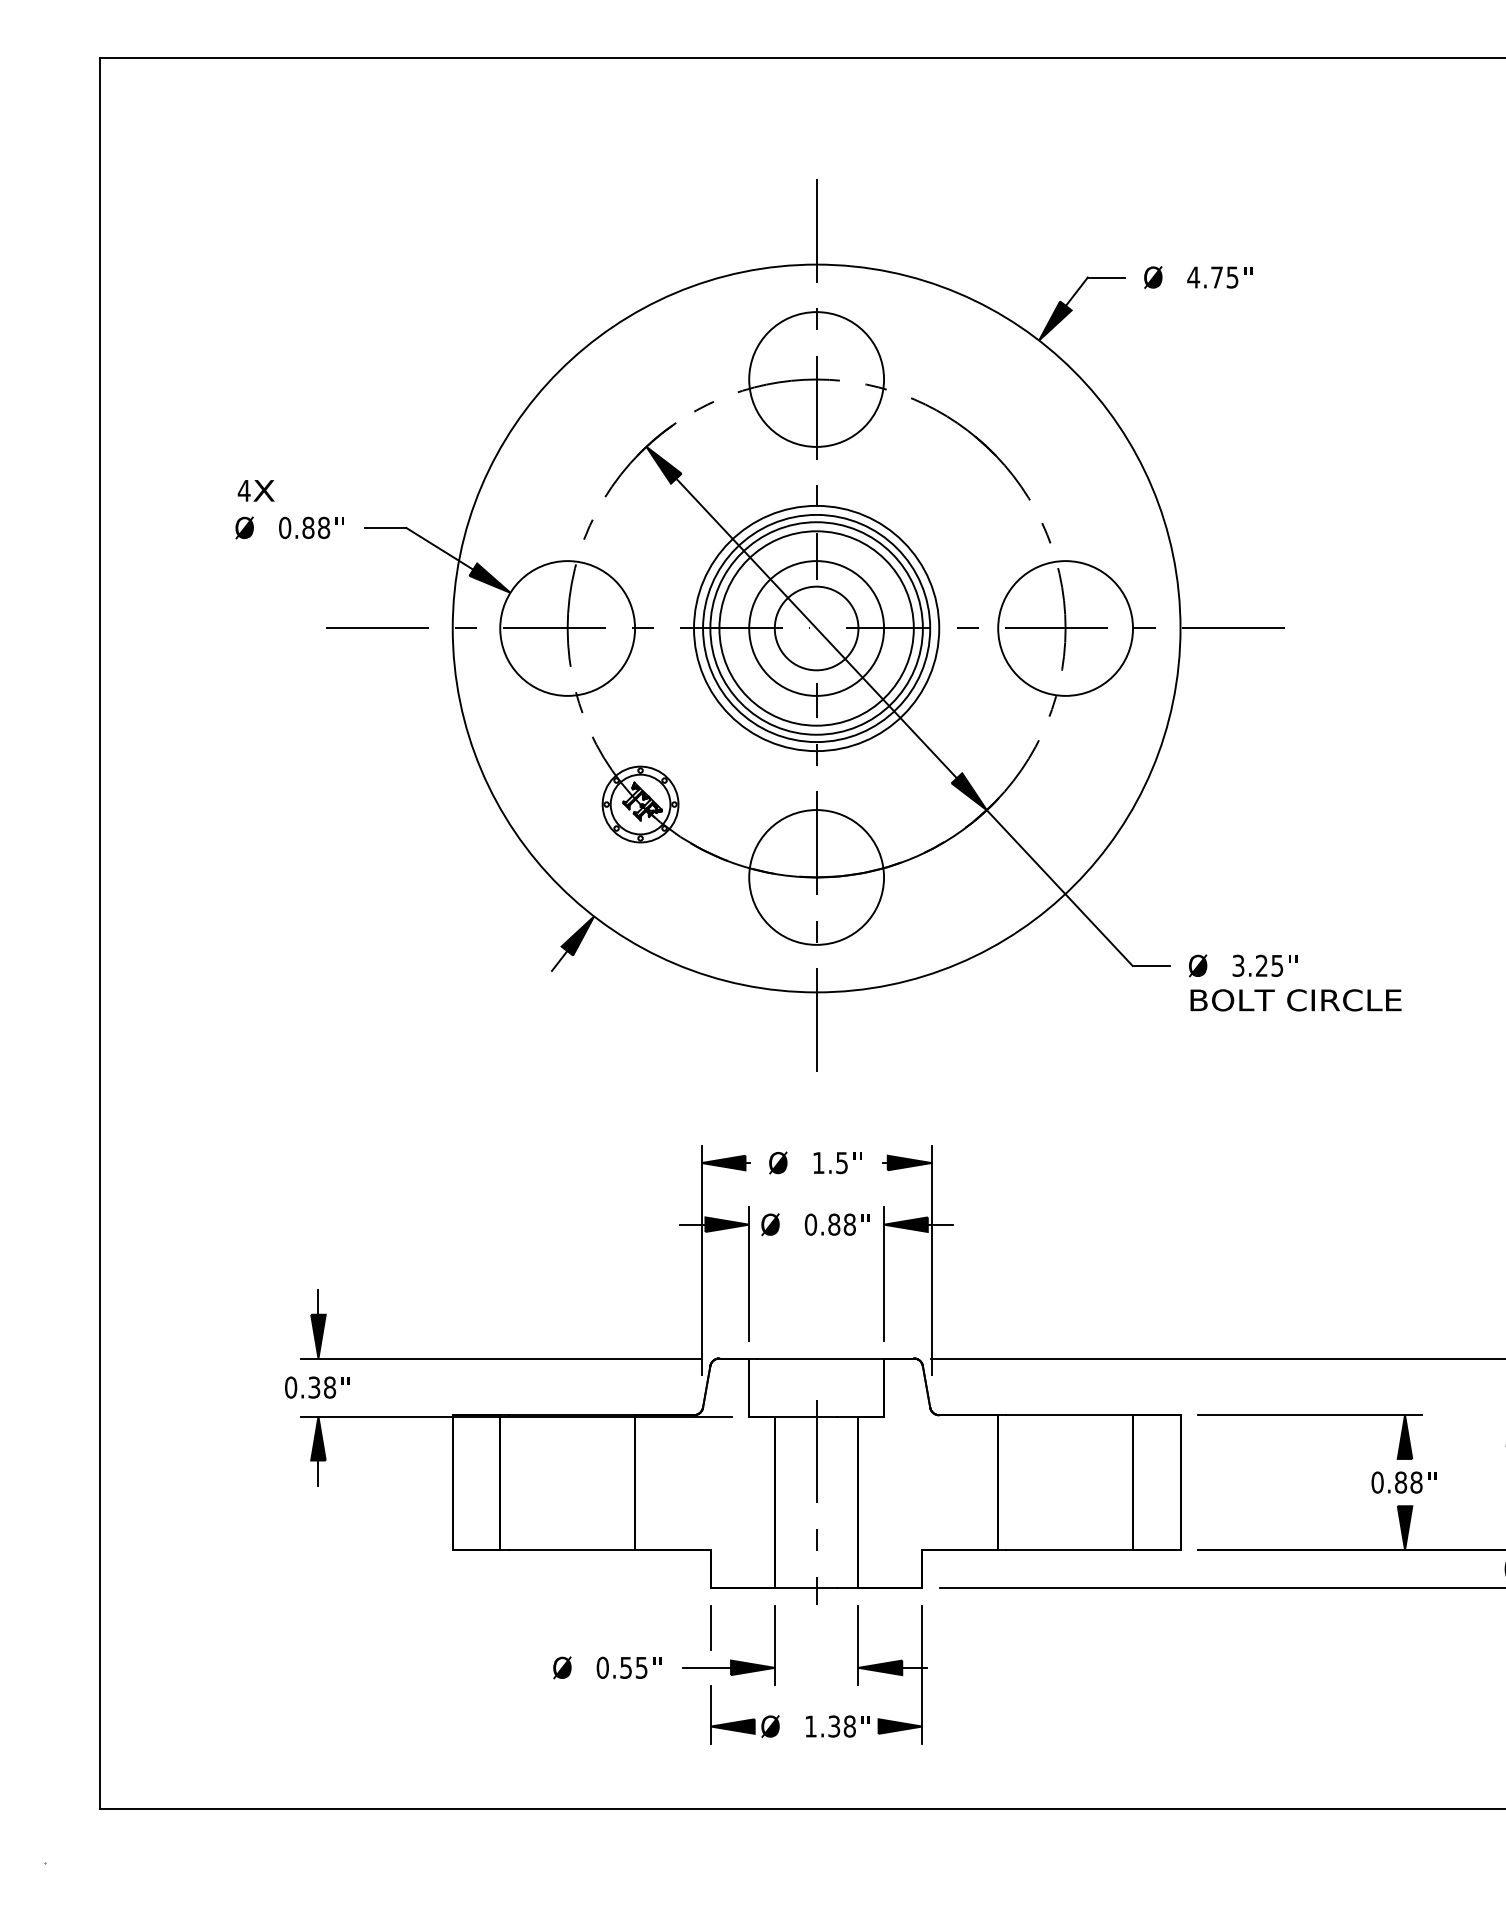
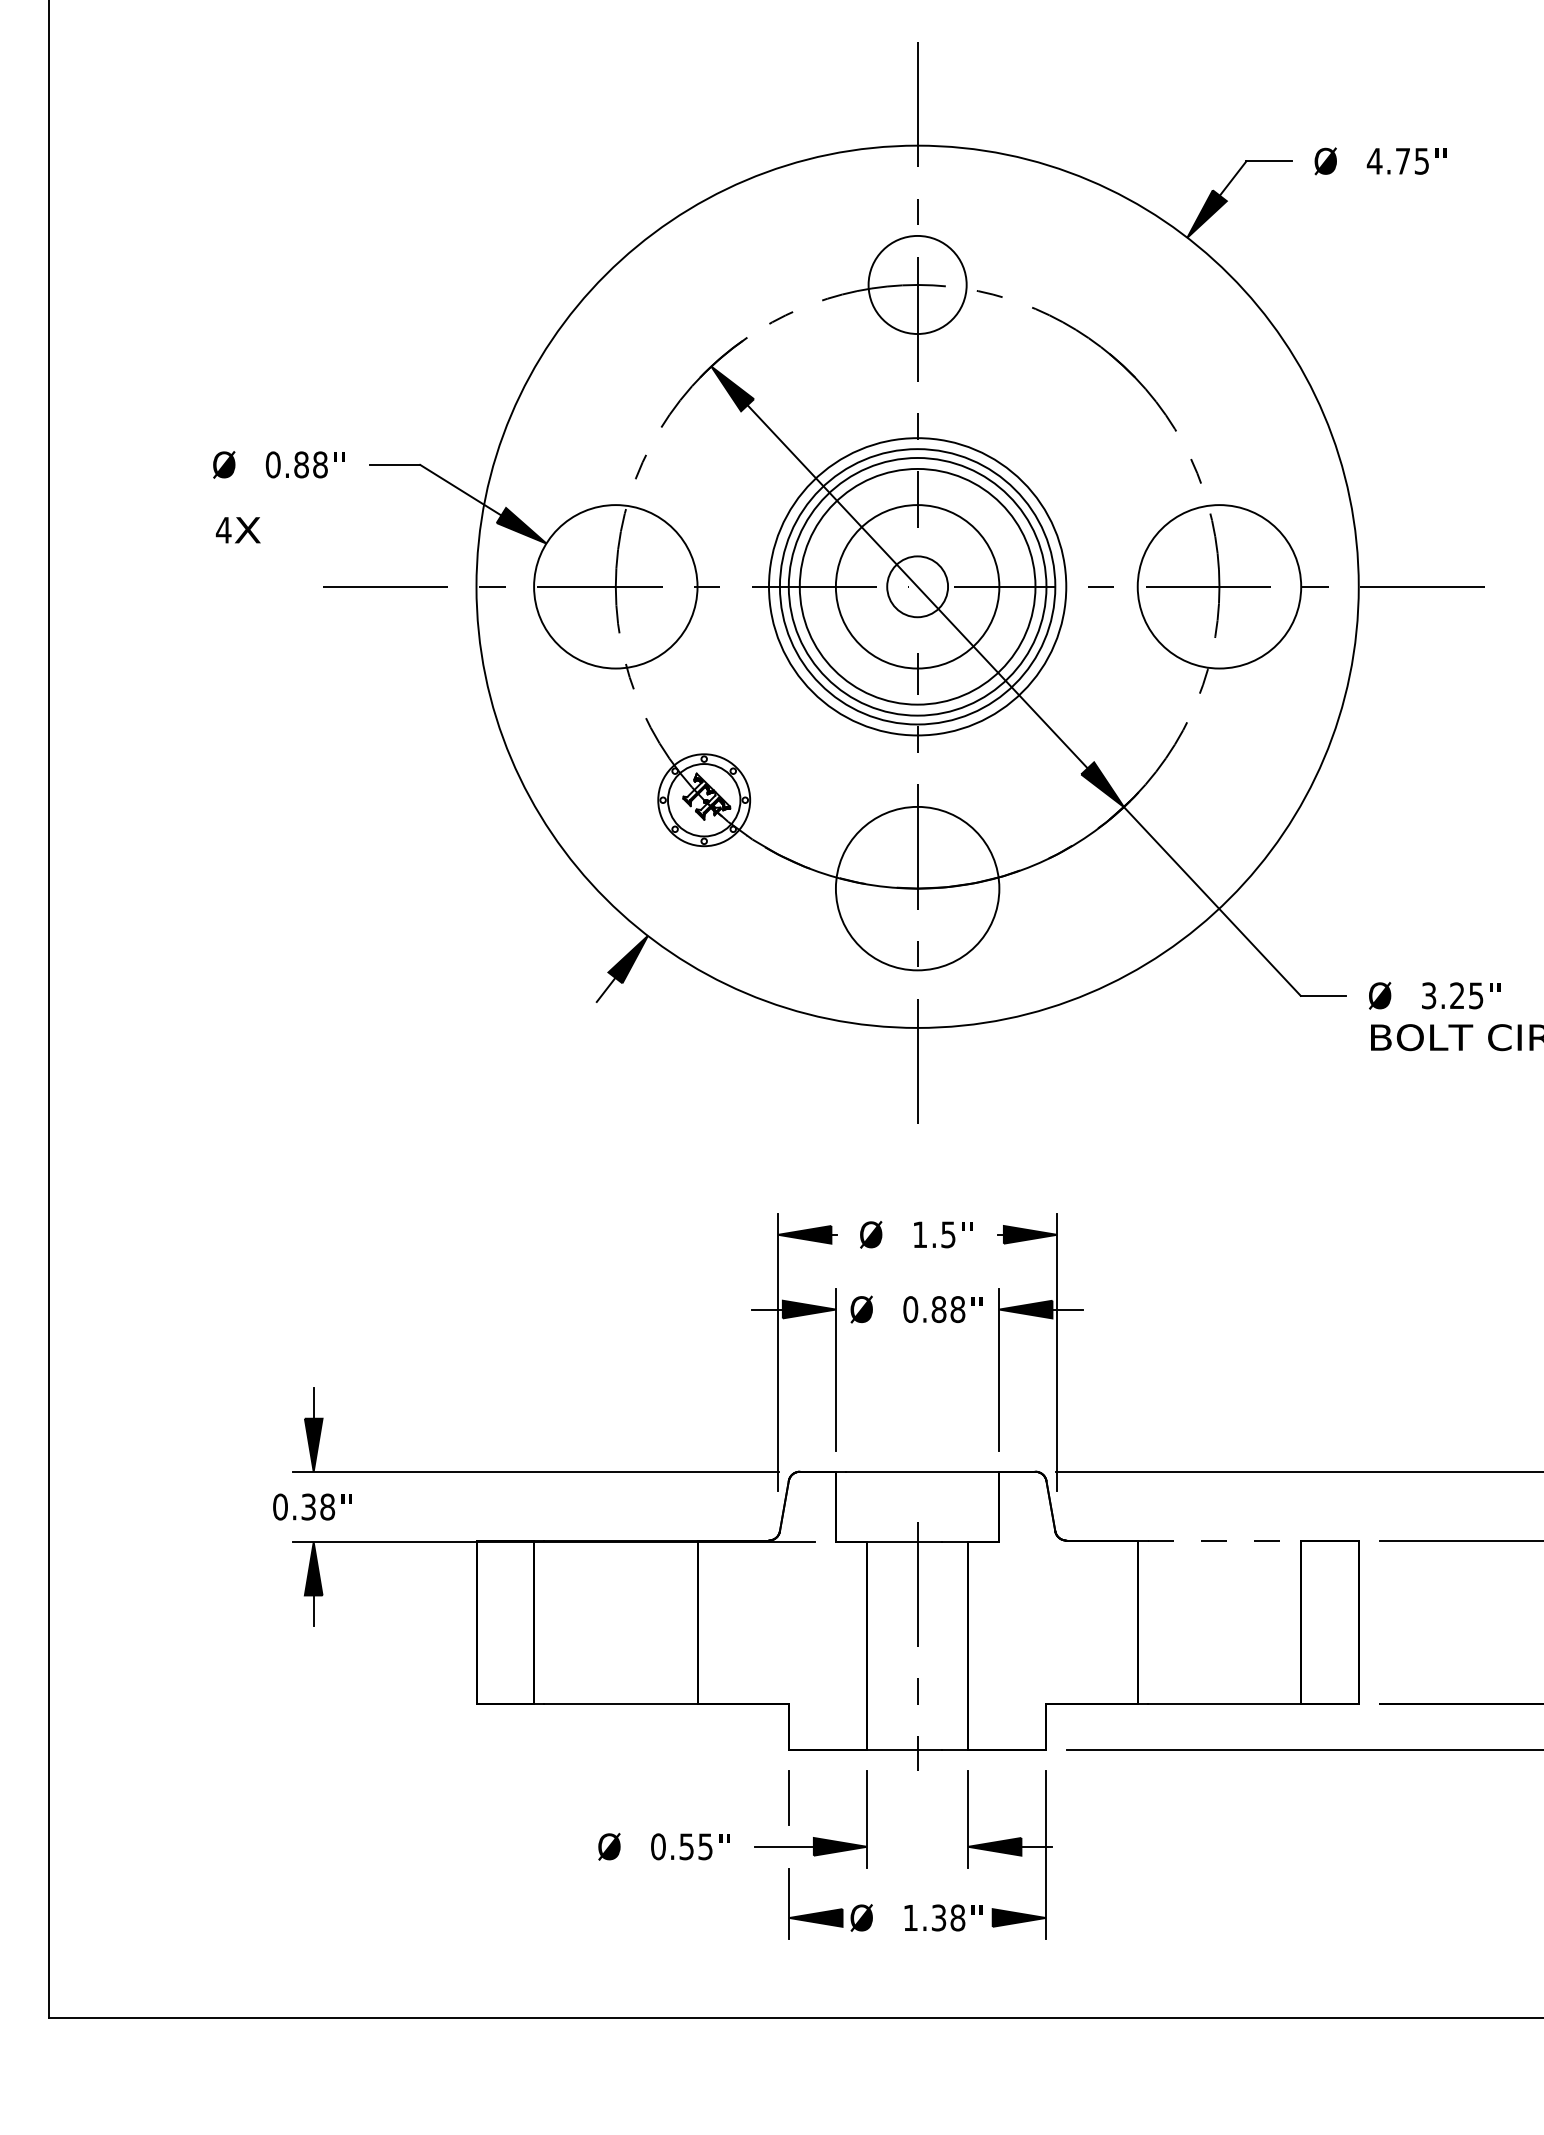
circle: (816, 379) -> (917, 284), size x0.6
text: (255, 490) -> (237, 529), moved
circle: (816, 628) -> (917, 586), size x0.6
line: (1070, 1415) -> (1225, 1540), solid -> dashed

